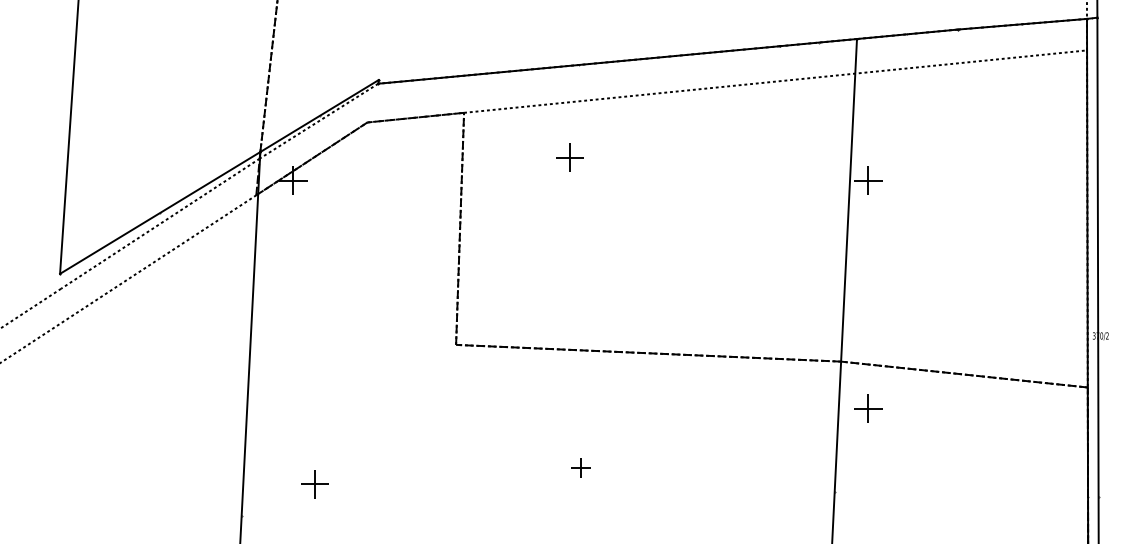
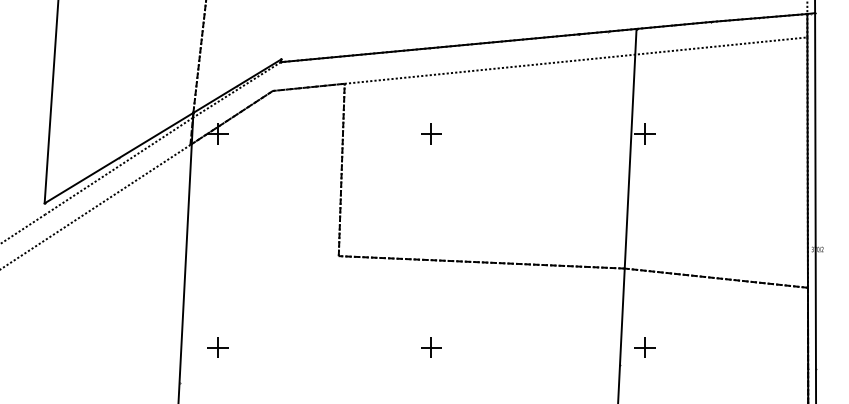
part: (570, 156) -> (431, 133), moved
part: (867, 408) -> (644, 347), moved
part: (580, 467) -> (431, 347), size x1.43
part: (314, 484) -> (217, 347), moved

